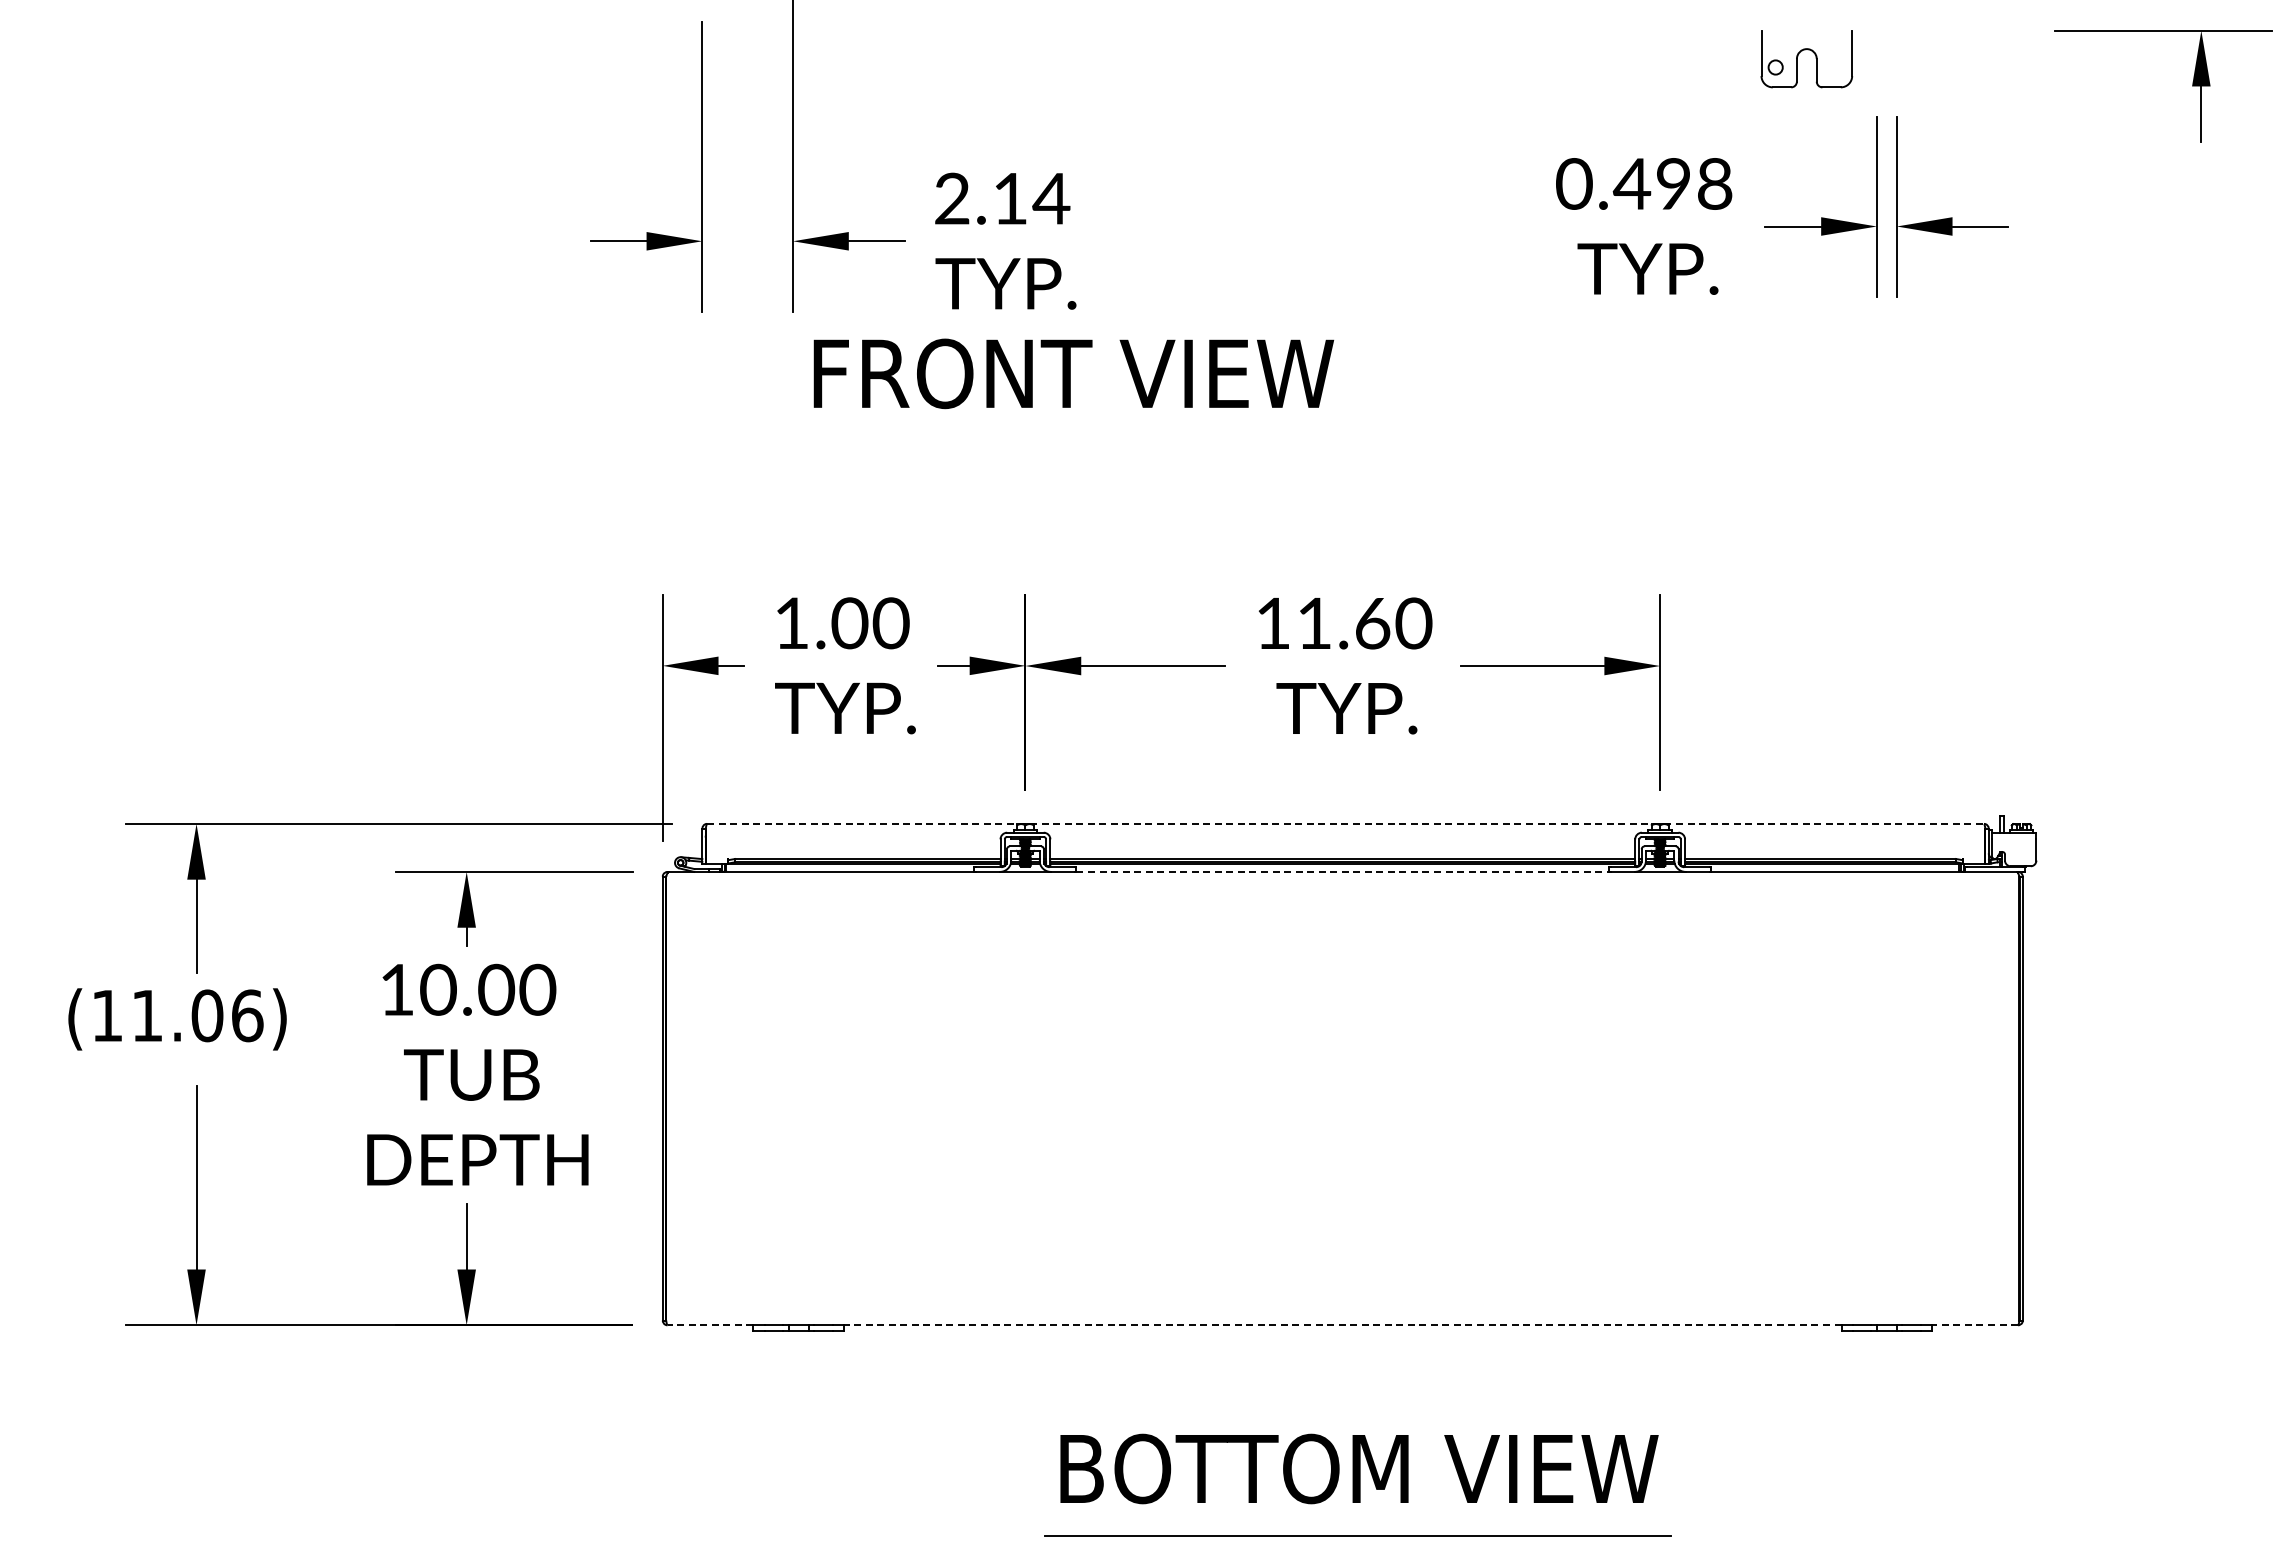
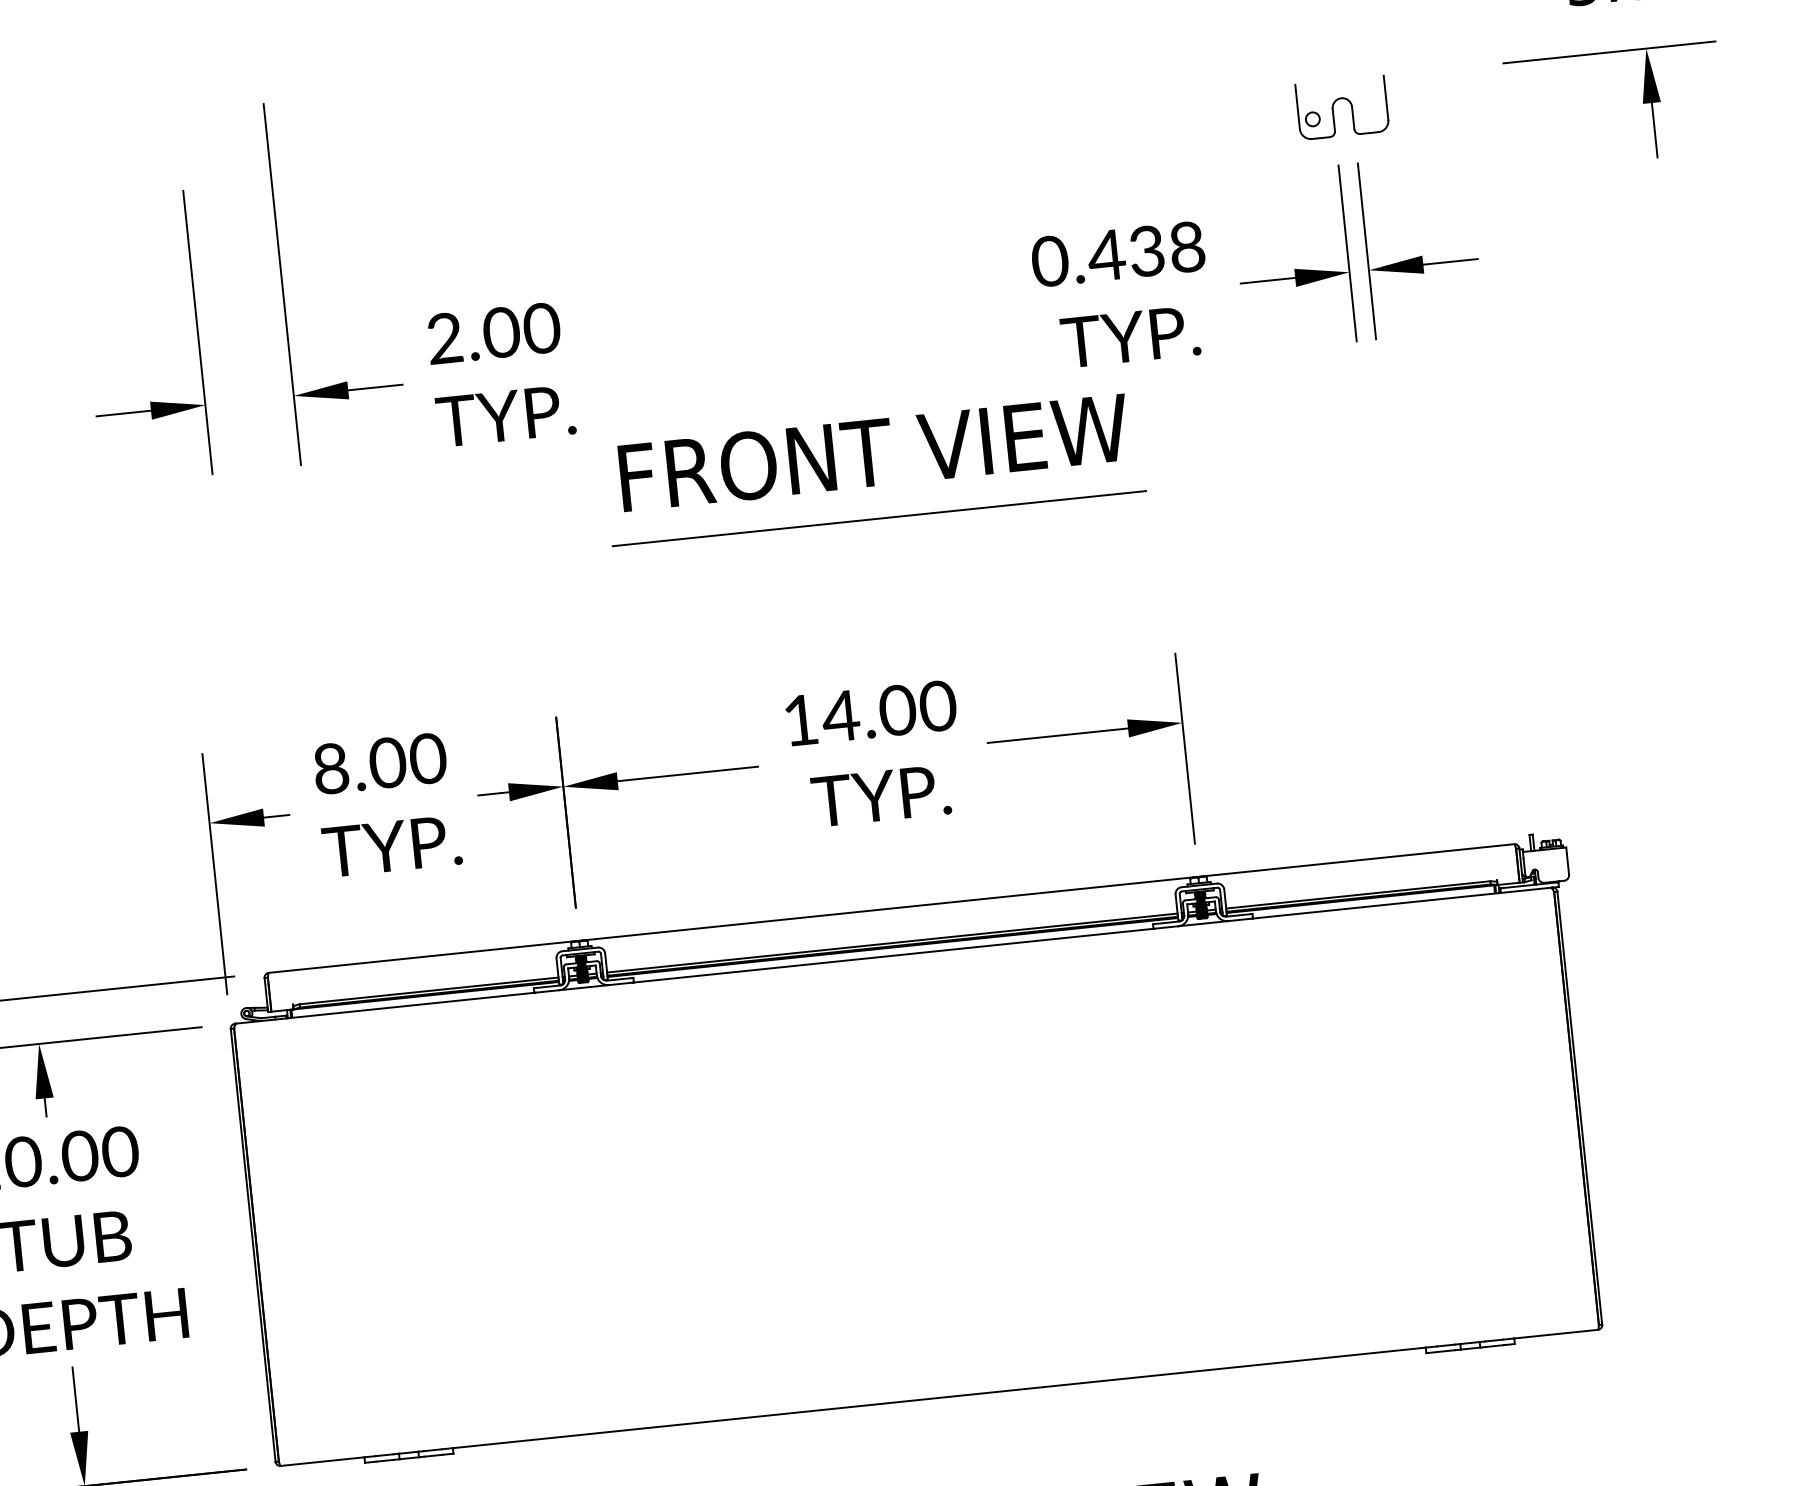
part: (1798, 56) -> (1333, 106), moved
text: (1673, 183) -> (1146, 250), 0.498 -> 0.438
text: (1031, 198) -> (522, 330), 2.14 -> 2.00
text: (1073, 373) -> (873, 452), moved
line: (1374, 426) -> (879, 518), added
text: (791, 623) -> (330, 768), 1.00 -> 8.00
text: (1343, 623) -> (869, 713), 11.60 -> 14.00
line: (1346, 823) -> (892, 908), dashed -> solid
line: (1343, 871) -> (894, 955), dashed -> solid
line: (710, 1325) -> (322, 1461), dashed -> solid
line: (1342, 1325) -> (939, 1398), dashed -> solid
line: (1975, 1325) -> (1556, 1334), dashed -> solid

